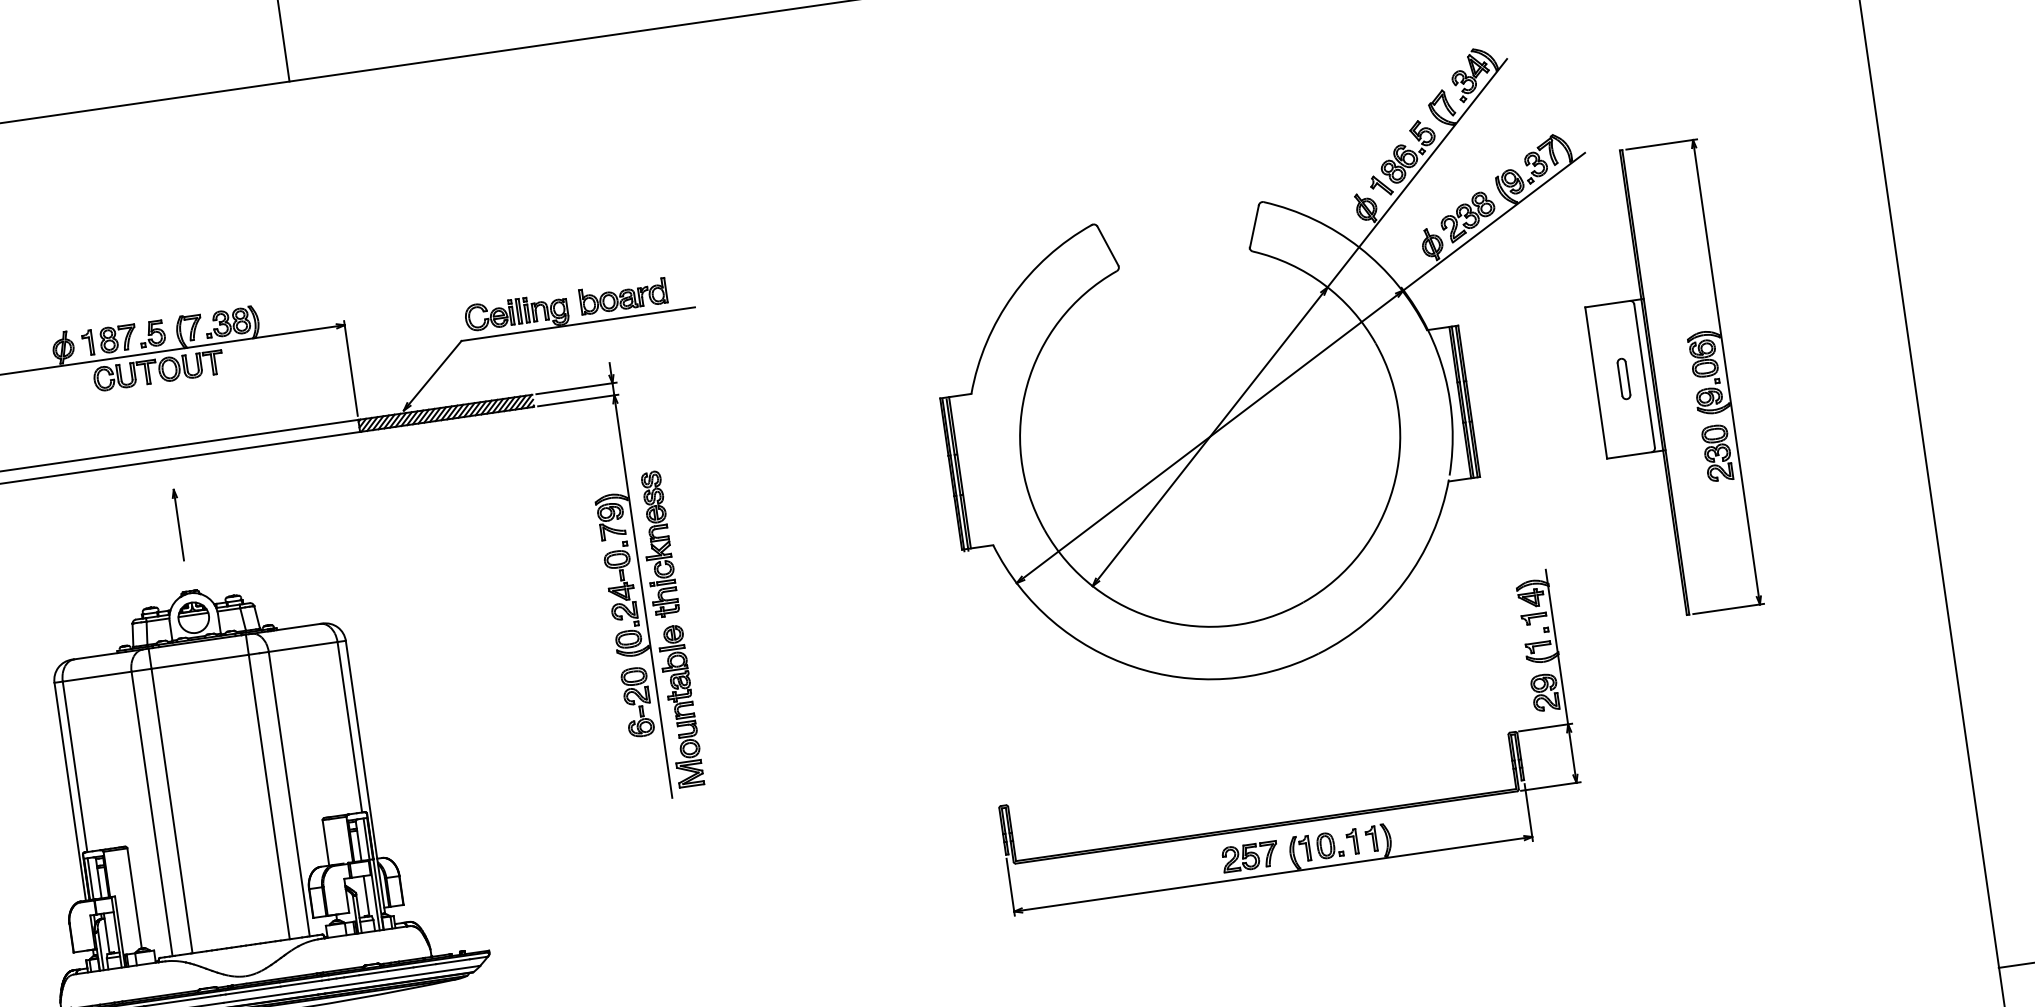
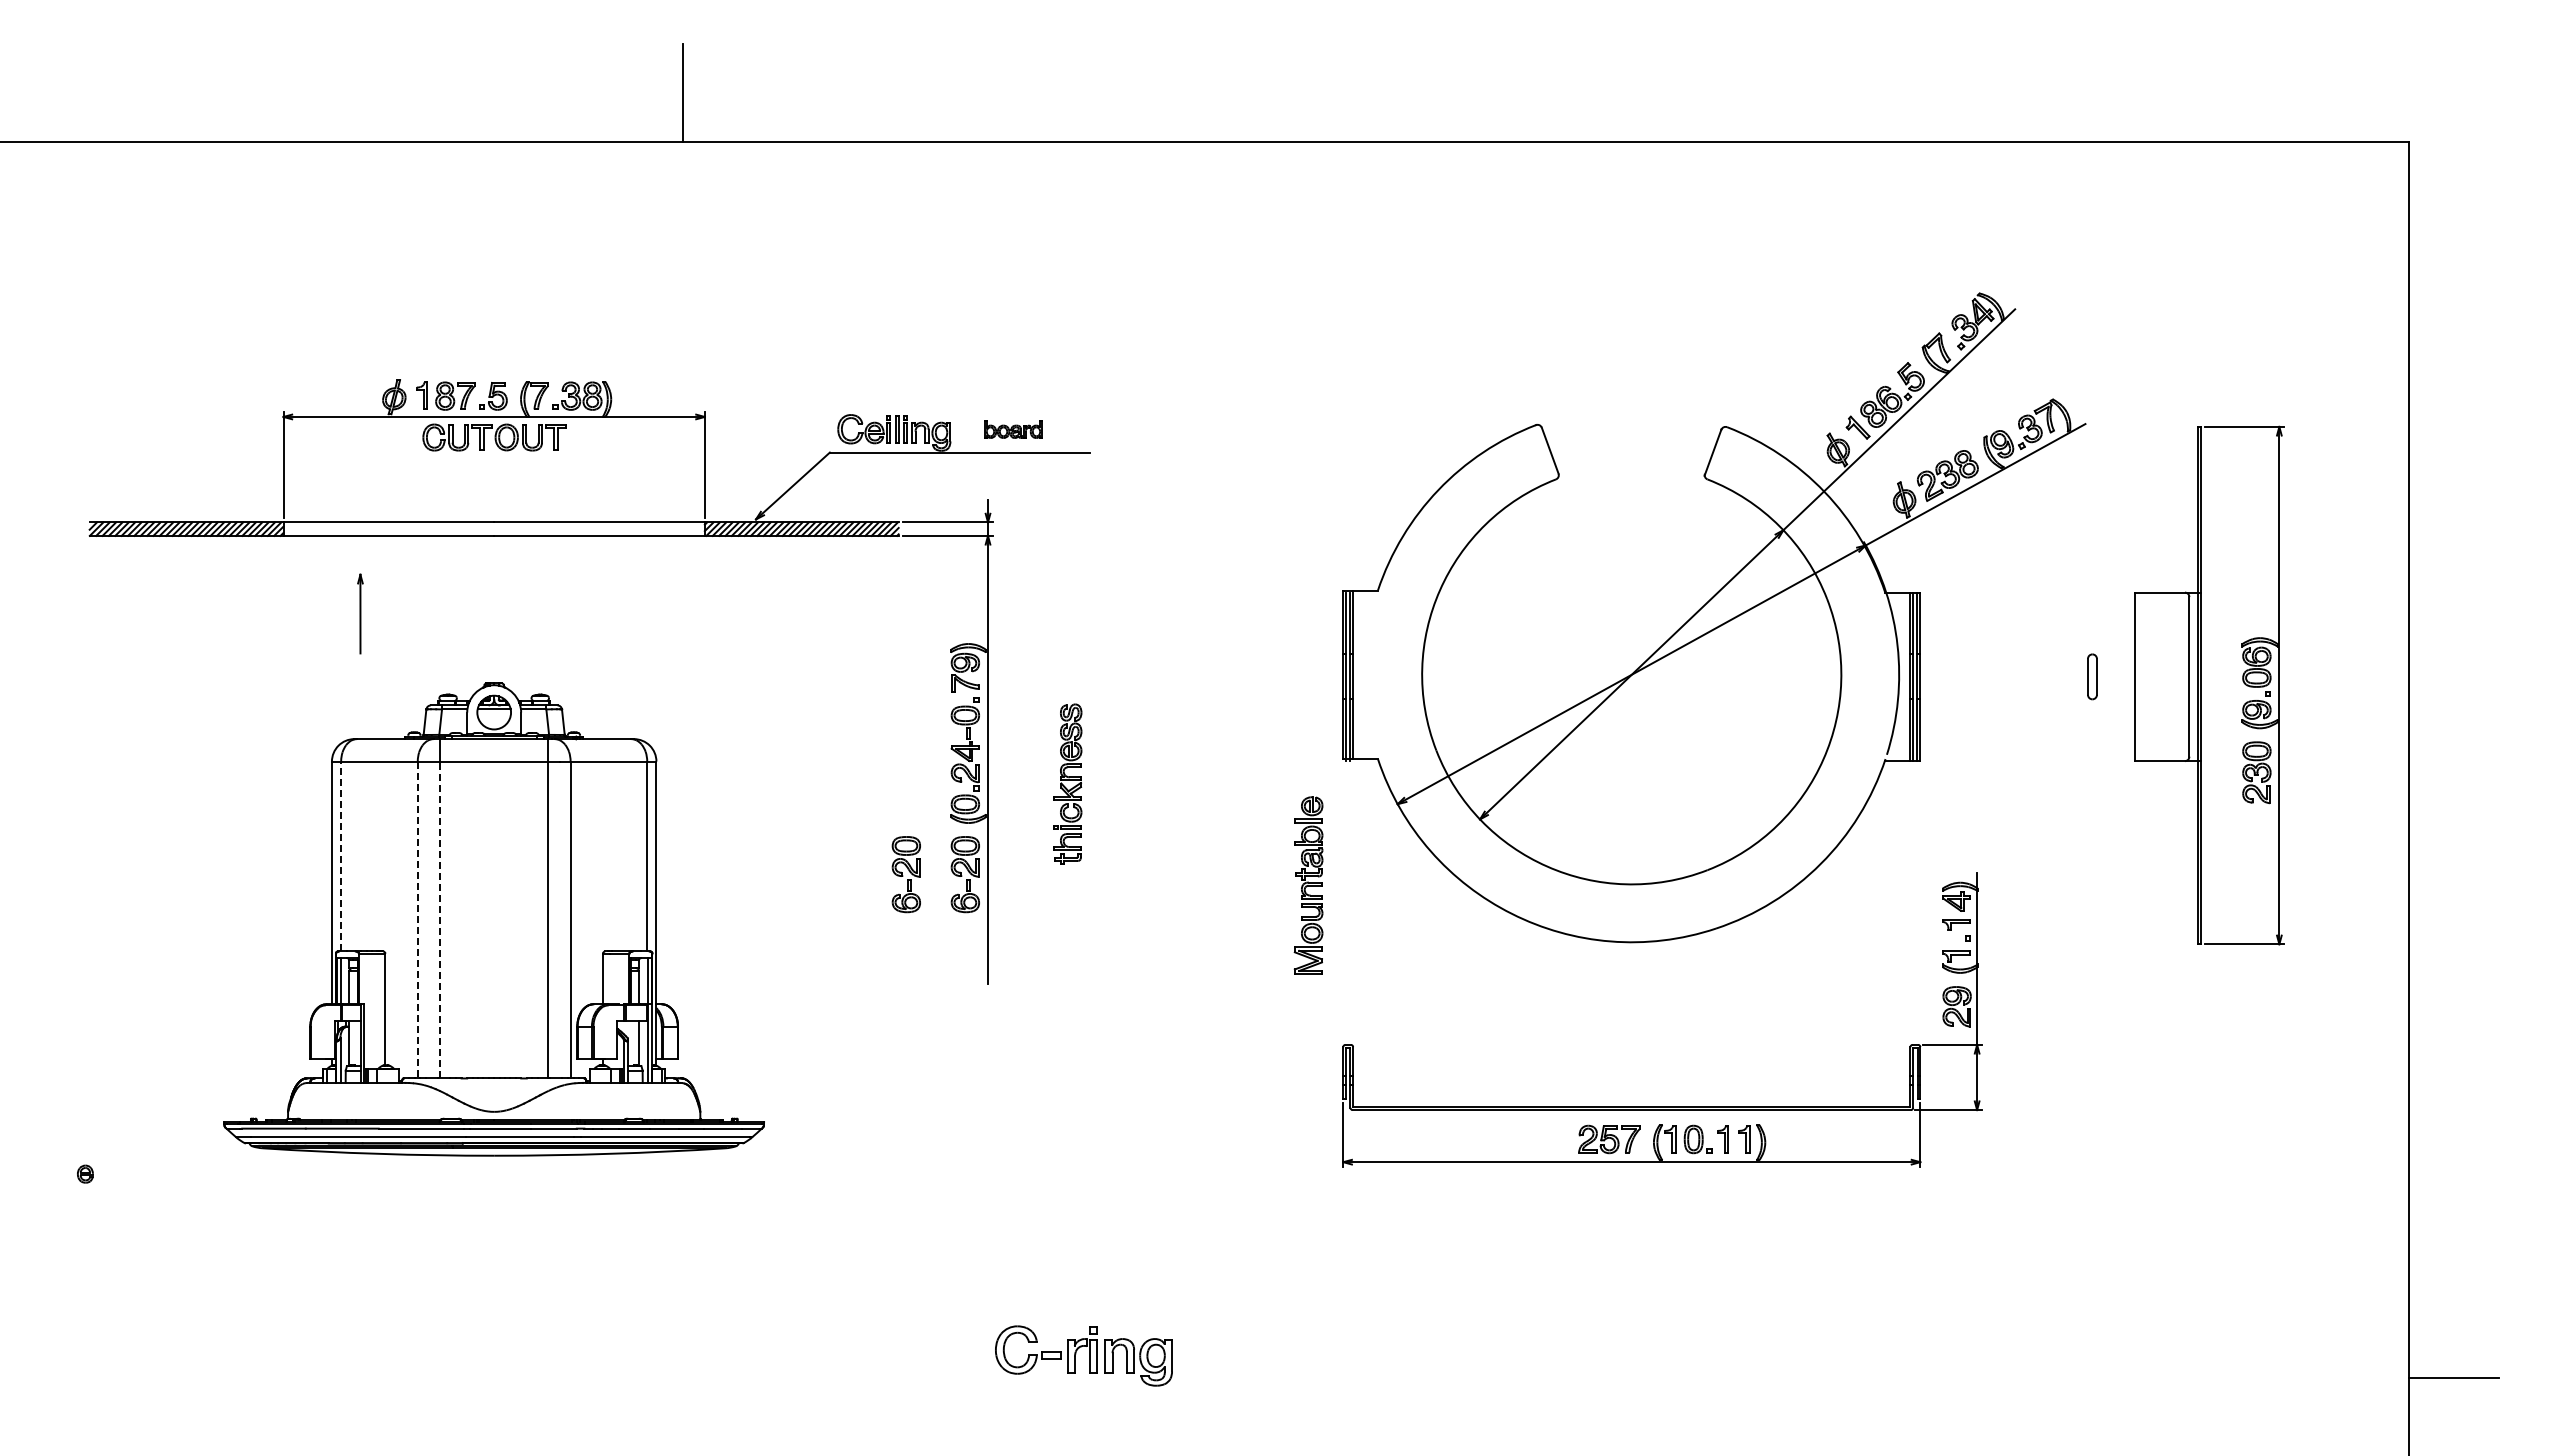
part: (623, 296) -> (1013, 429), size x0.6
part: (1656, 382) -> (2201, 685), moved
part: (178, 524) -> (360, 613), moved
part: (657, 543) -> (1067, 783), moved
part: (680, 706) -> (1308, 885), moved
part: (584, 709) -> (905, 874), added
line: (75, 766) -> (341, 856), solid -> dashed
line: (172, 810) -> (440, 919), solid -> dashed
line: (151, 814) -> (417, 920), solid -> dashed

